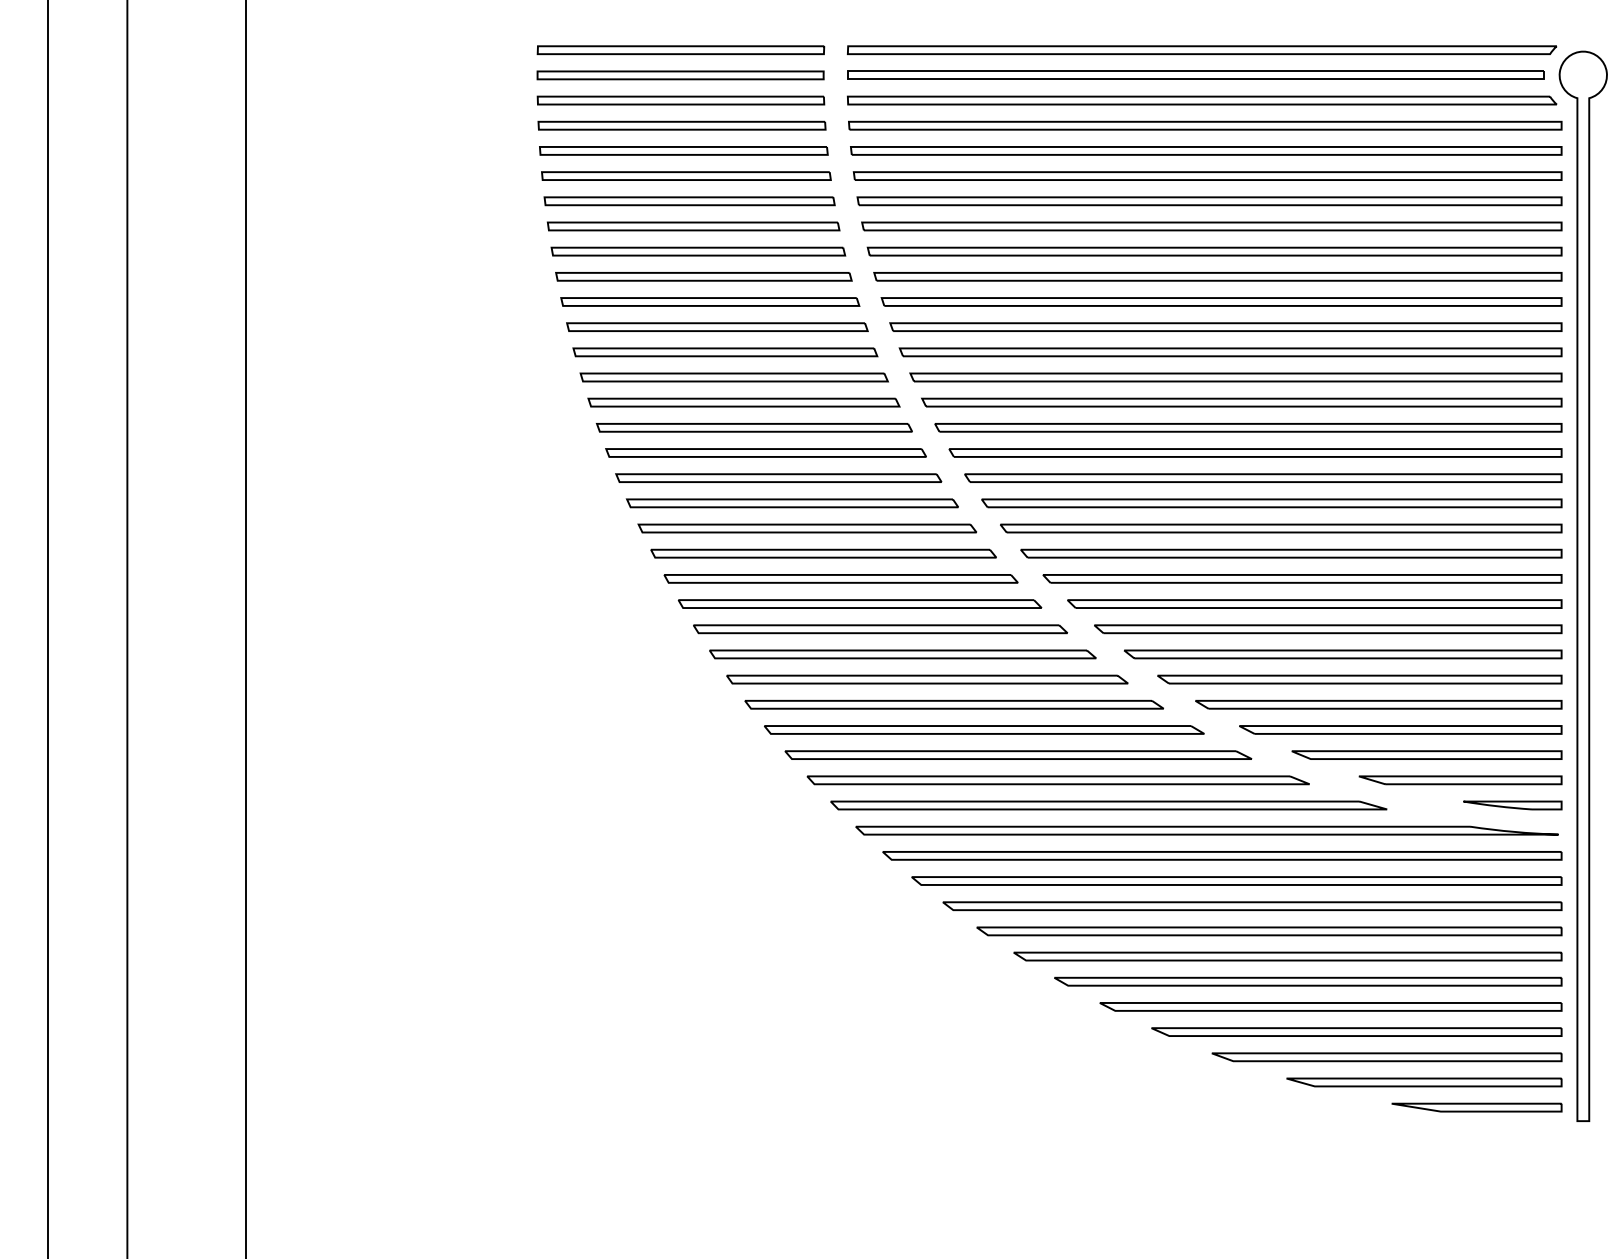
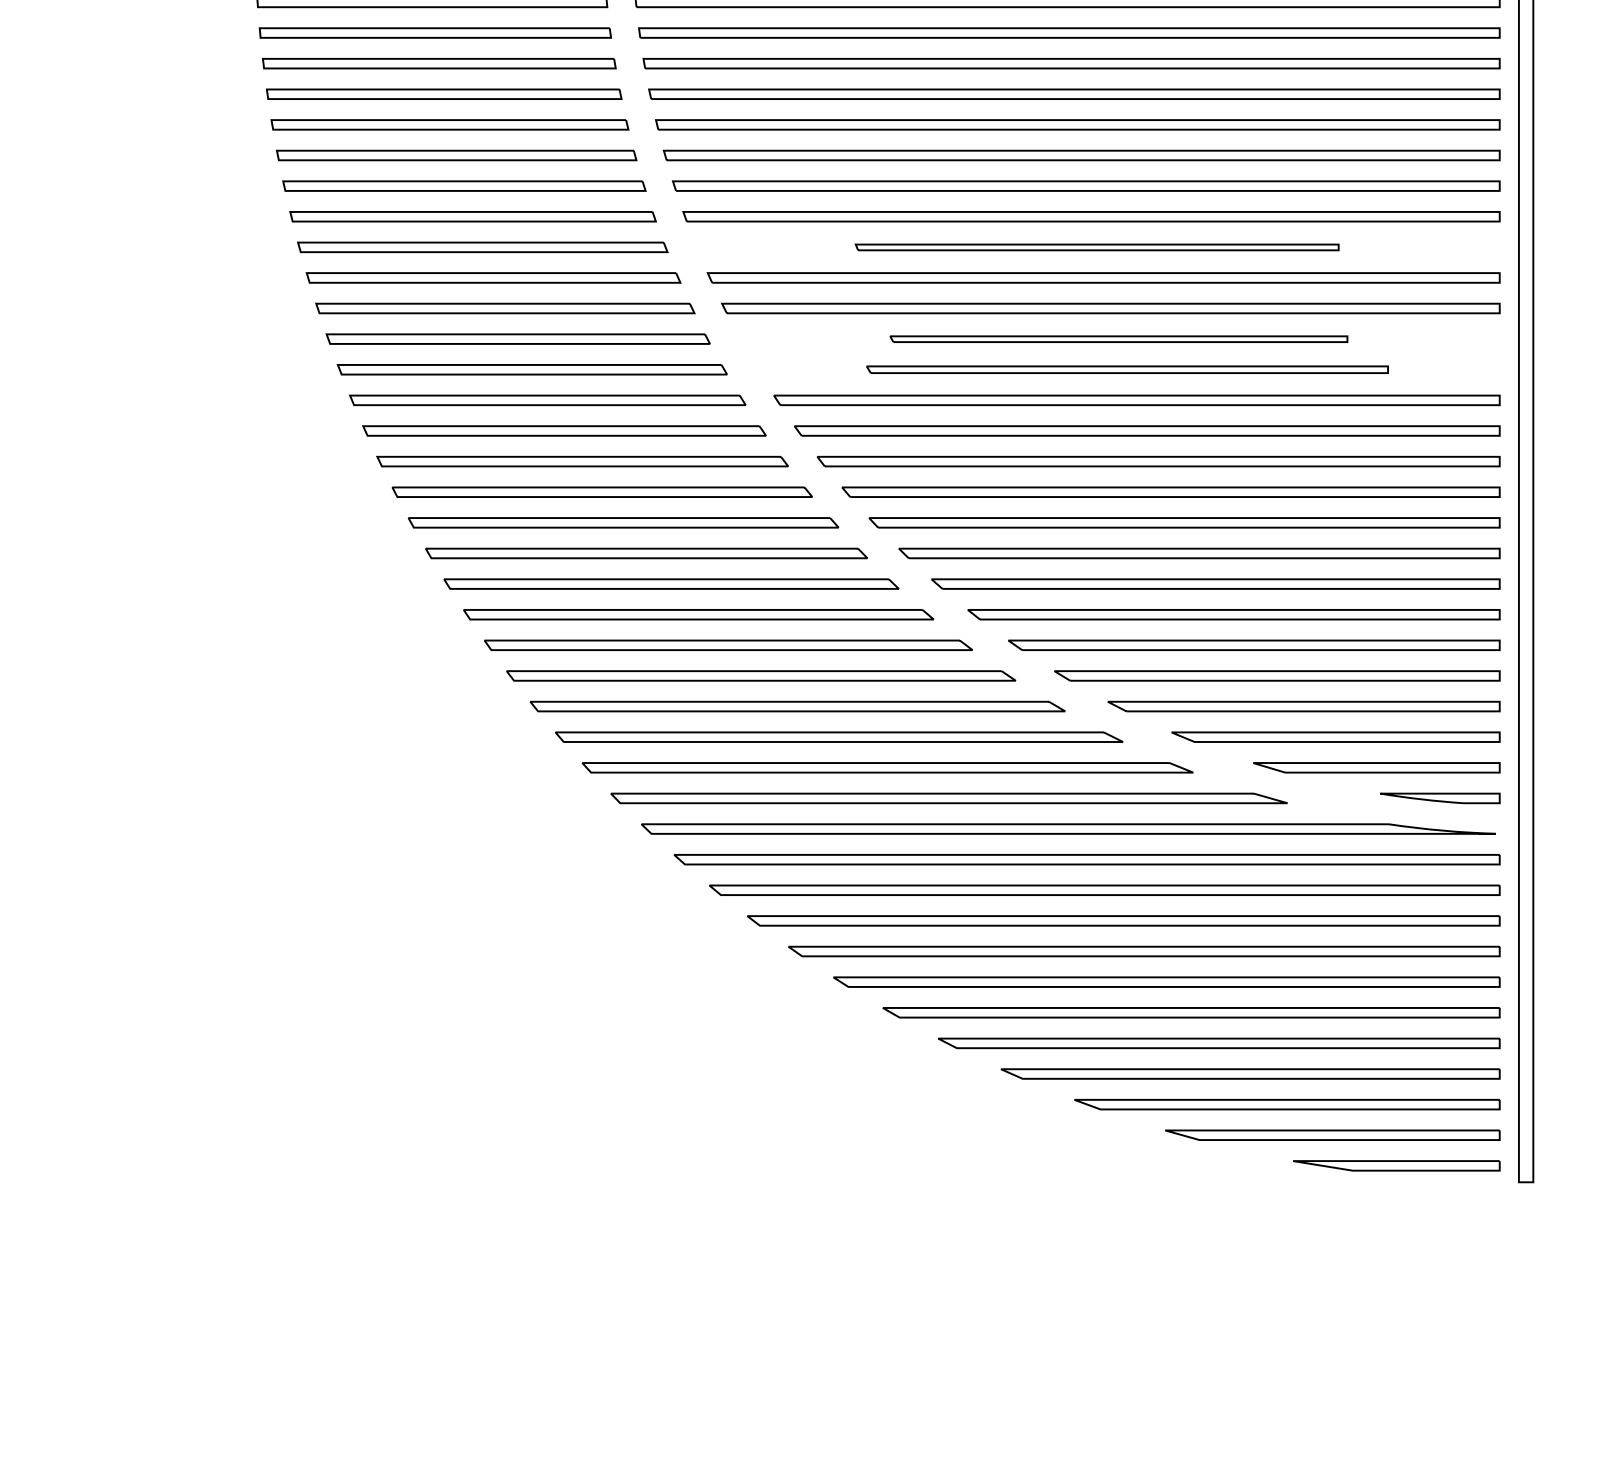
part: (1230, 352) -> (1097, 247), size x0.6
part: (1248, 427) -> (1118, 338), size x0.6
part: (1255, 452) -> (1127, 369), size x0.7

